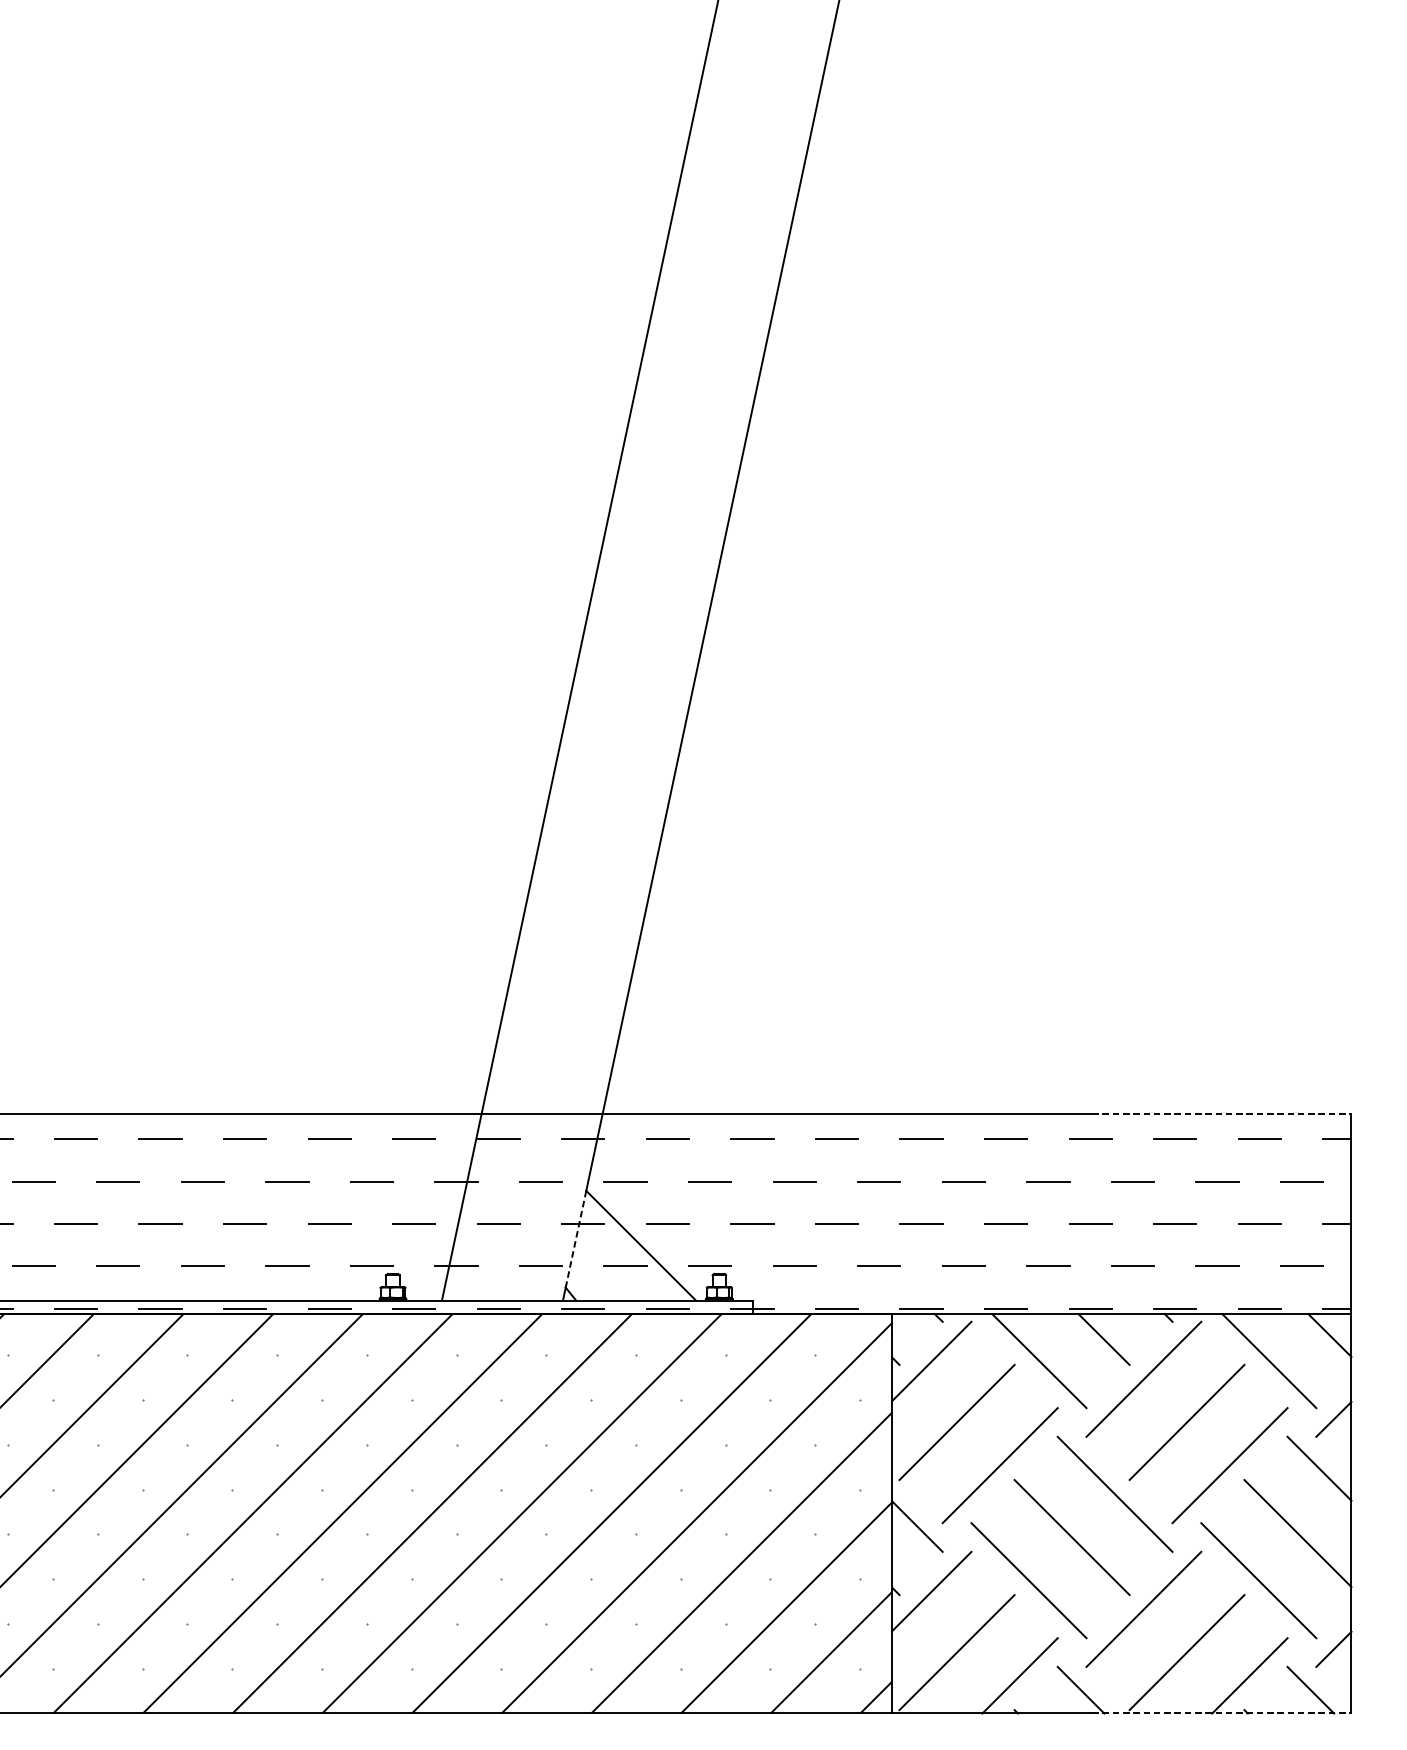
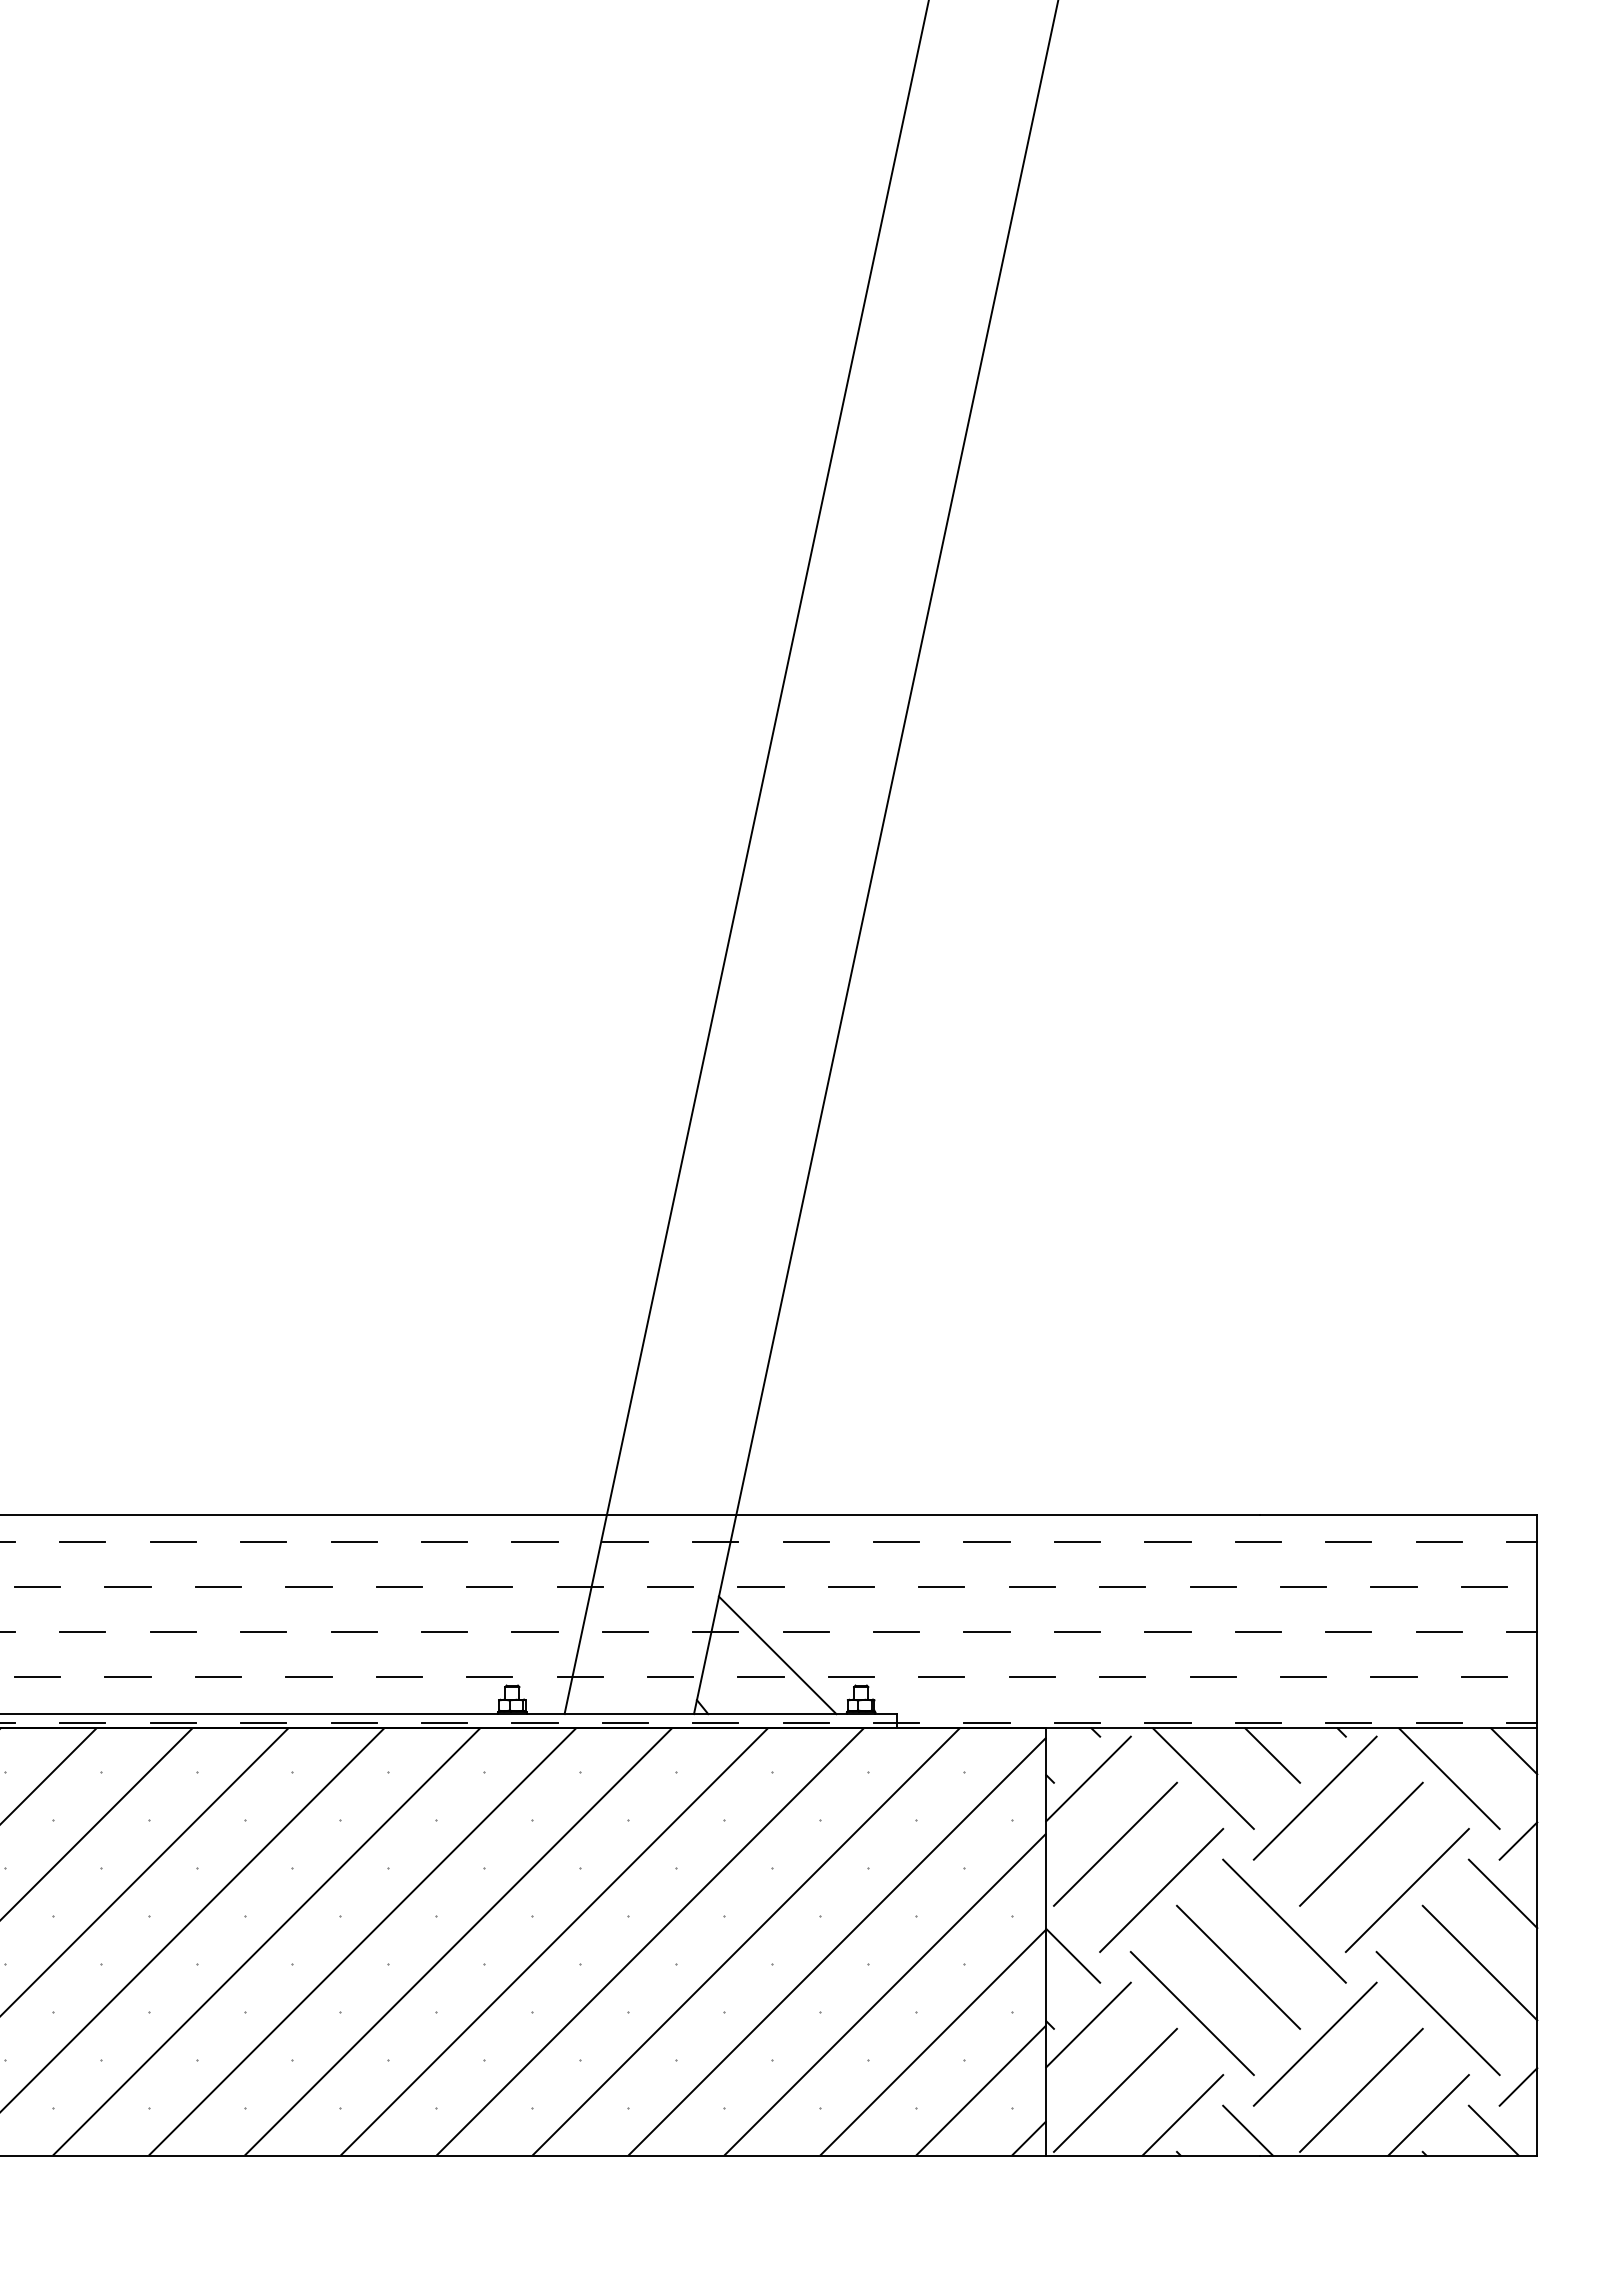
line: (1221, 1114) -> (1398, 1514), dashed -> solid
line: (575, 1239) -> (707, 1648), dashed -> solid
line: (1221, 1713) -> (1398, 2155), dashed -> solid

